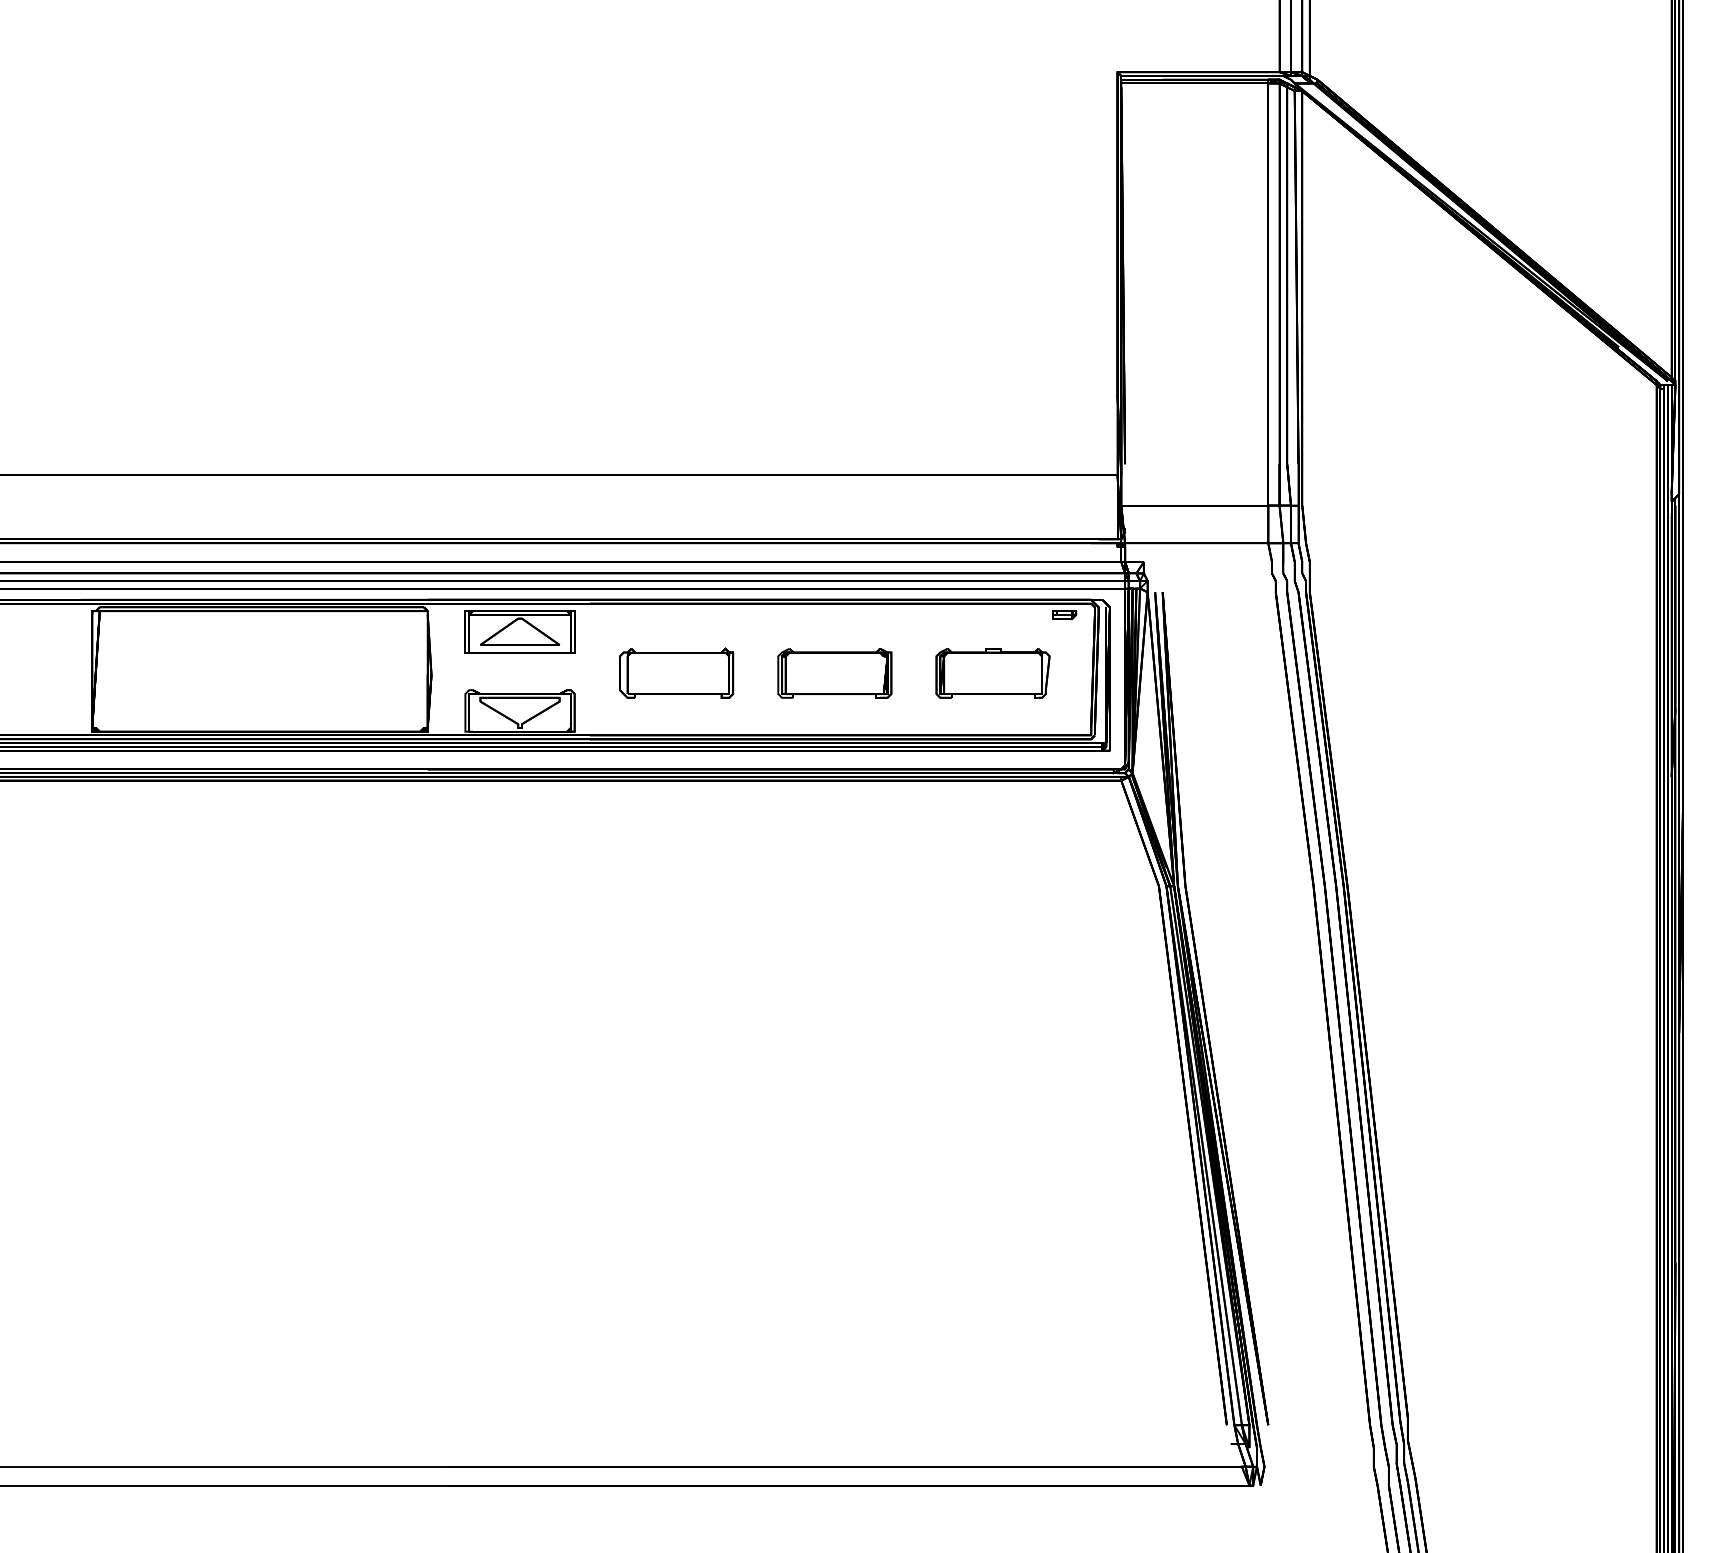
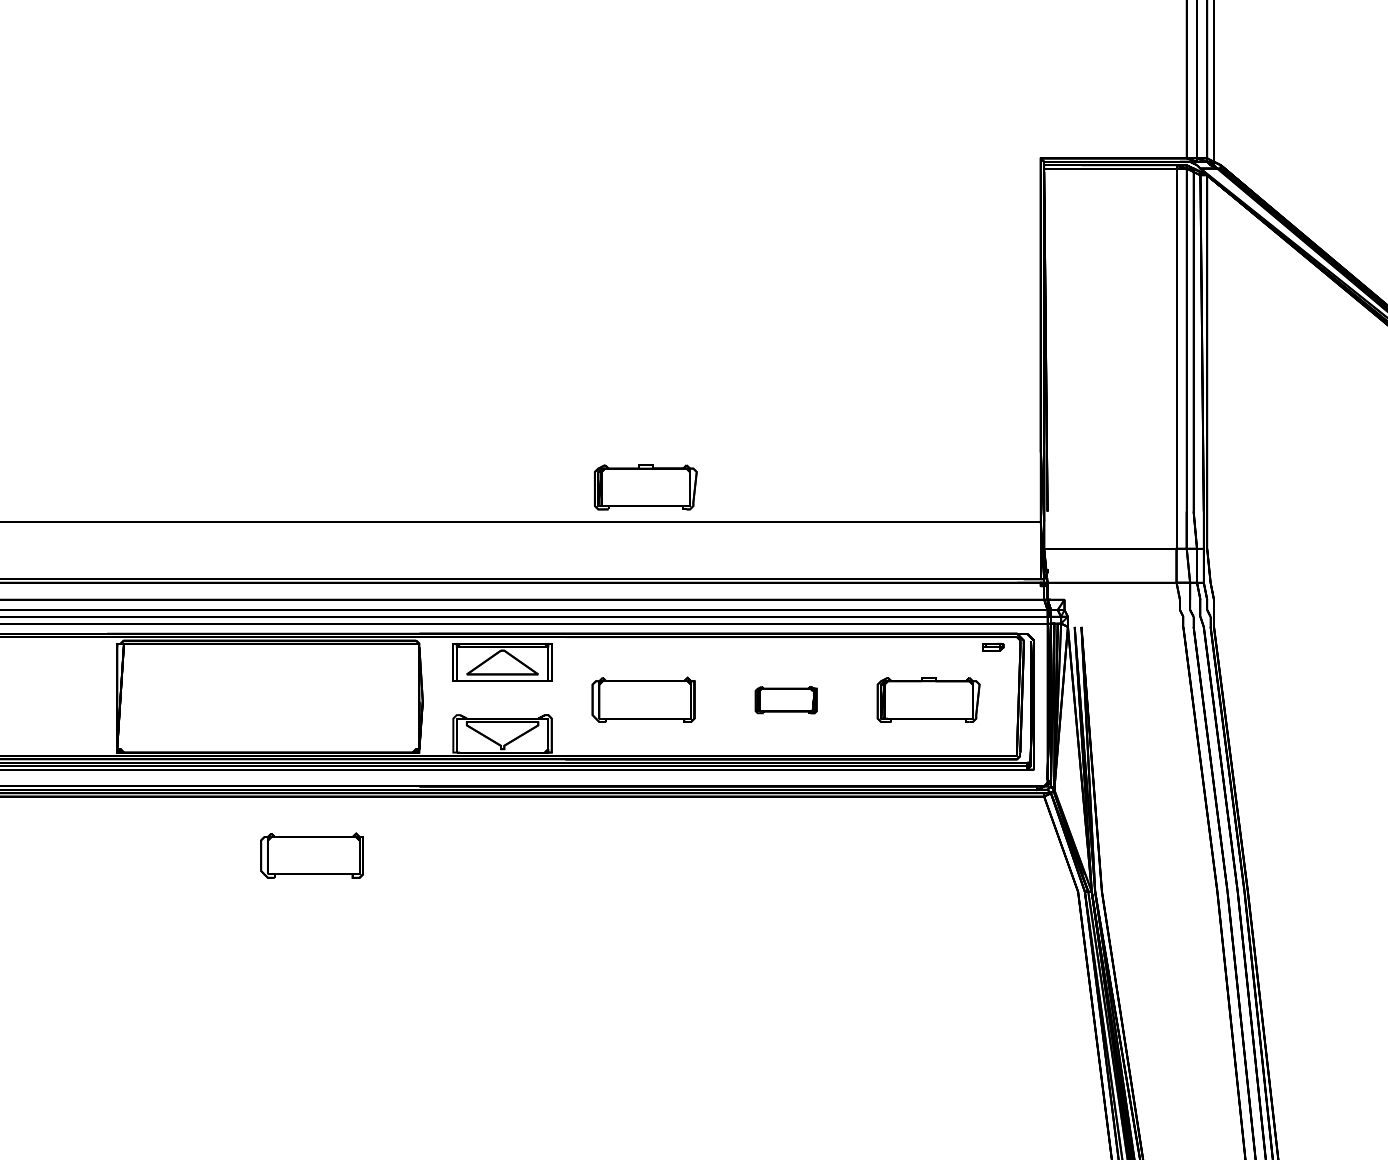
part: (678, 437) -> (645, 487), added
part: (834, 673) -> (785, 700), size x0.6
part: (308, 845) -> (312, 855), added

